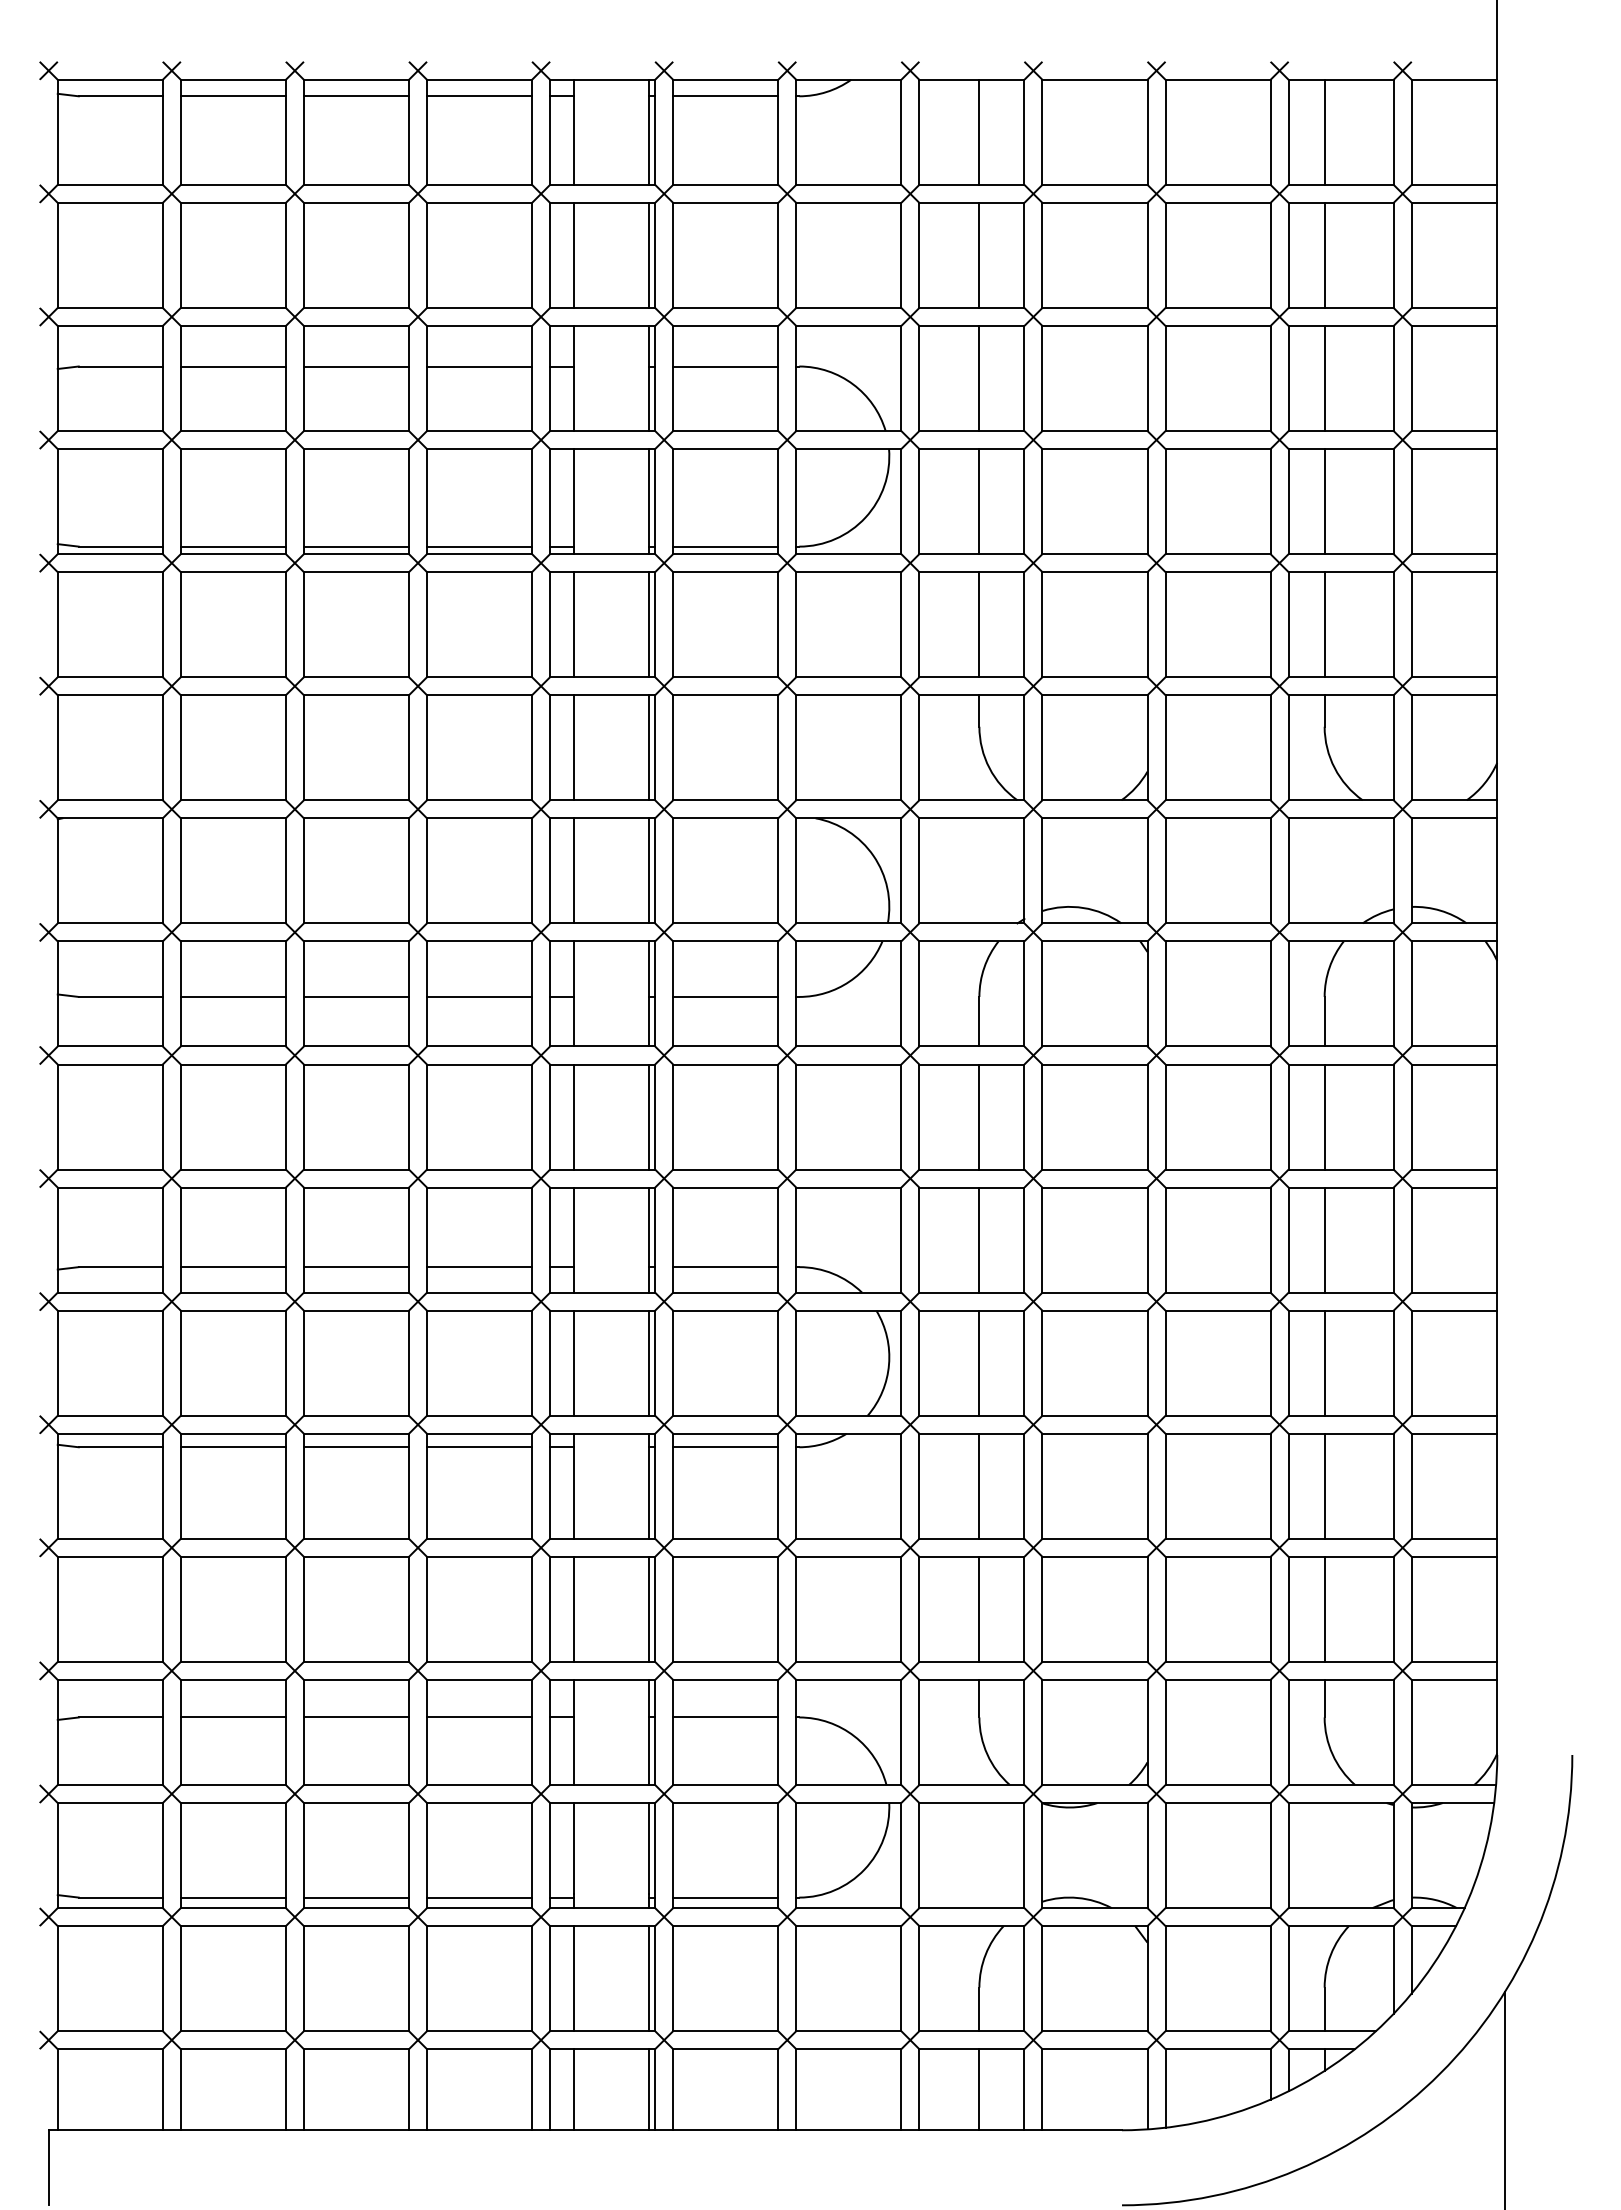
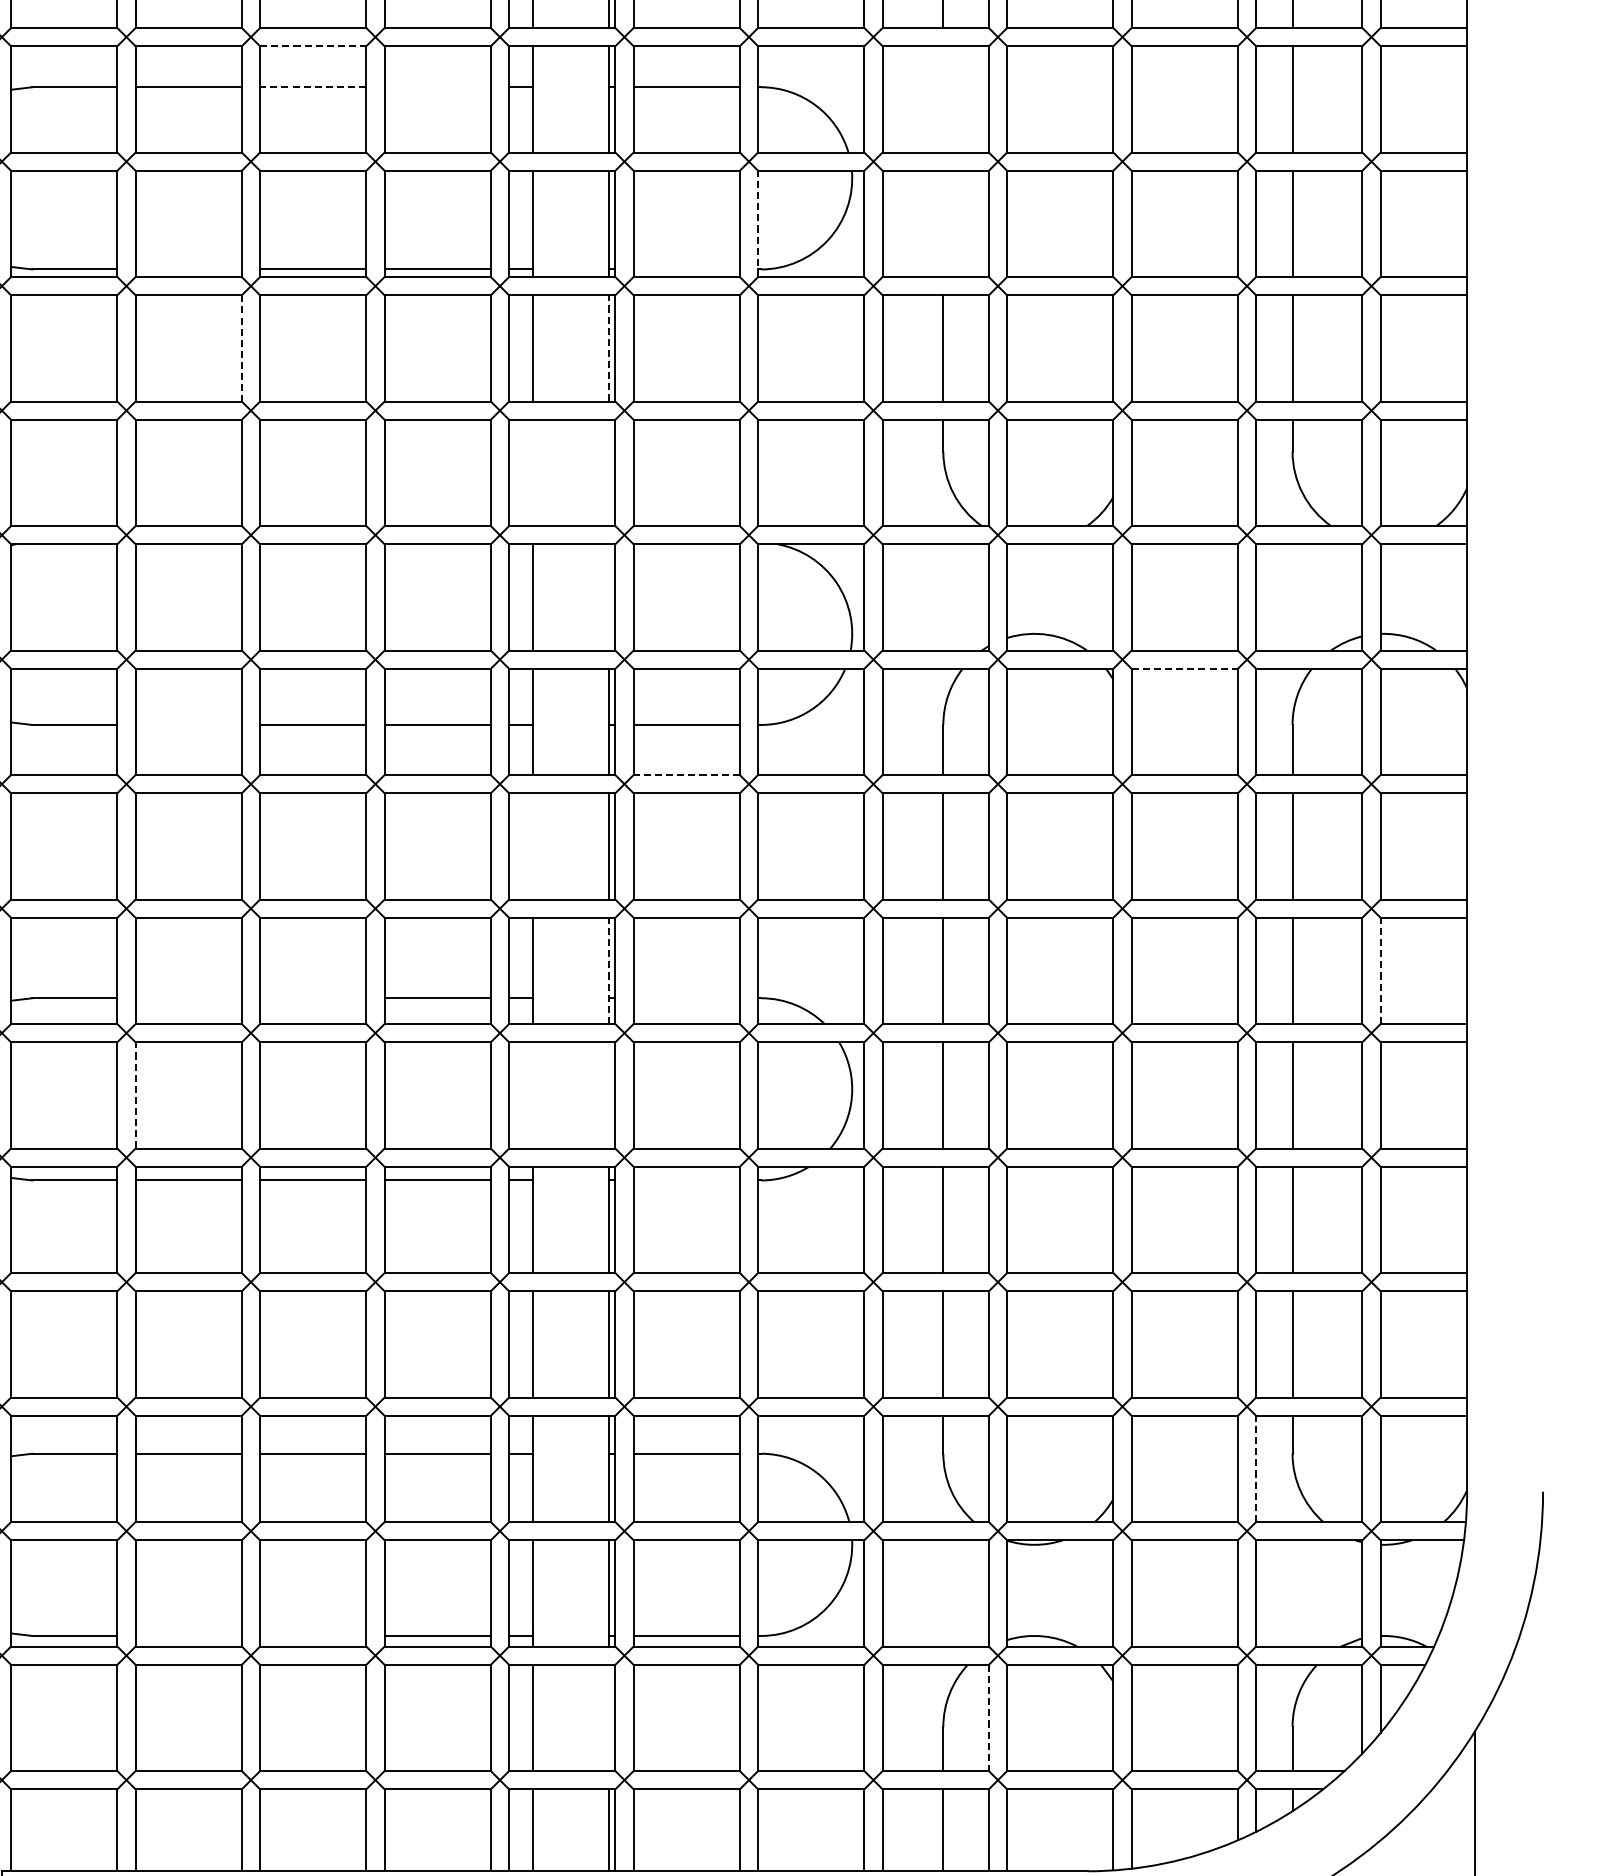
line: (356, 325) -> (313, 45), solid -> dashed
line: (356, 366) -> (313, 87), solid -> dashed
line: (479, 366) -> (437, 87), removed
line: (979, 378) -> (943, 99), removed
line: (796, 501) -> (758, 223), solid -> dashed
line: (979, 501) -> (943, 223), removed
line: (232, 546) -> (187, 269), removed
line: (725, 546) -> (686, 269), removed
line: (285, 624) -> (241, 348), solid -> dashed
line: (649, 624) -> (609, 348), solid -> dashed
line: (574, 747) -> (533, 472), removed
line: (649, 747) -> (609, 472), removed
line: (649, 870) -> (609, 597), removed
line: (1218, 941) -> (1185, 668), solid -> dashed
line: (232, 996) -> (187, 724), removed
line: (725, 1046) -> (686, 775), solid -> dashed
line: (574, 1116) -> (533, 845), removed
line: (649, 1240) -> (609, 971), solid -> dashed
line: (1411, 1240) -> (1380, 971), solid -> dashed
line: (232, 1267) -> (187, 998), removed
line: (356, 1267) -> (313, 998), removed
line: (725, 1267) -> (686, 998), removed
line: (574, 1362) -> (533, 1094), removed
line: (649, 1362) -> (609, 1094), removed
line: (180, 1363) -> (135, 1095), solid -> dashed
line: (725, 1447) -> (686, 1180), removed
line: (1288, 1732) -> (1255, 1468), solid -> dashed
line: (232, 1897) -> (187, 1635), removed
line: (356, 1897) -> (313, 1635), removed
line: (649, 1978) -> (609, 1717), removed
line: (1024, 1978) -> (988, 1717), solid -> dashed

